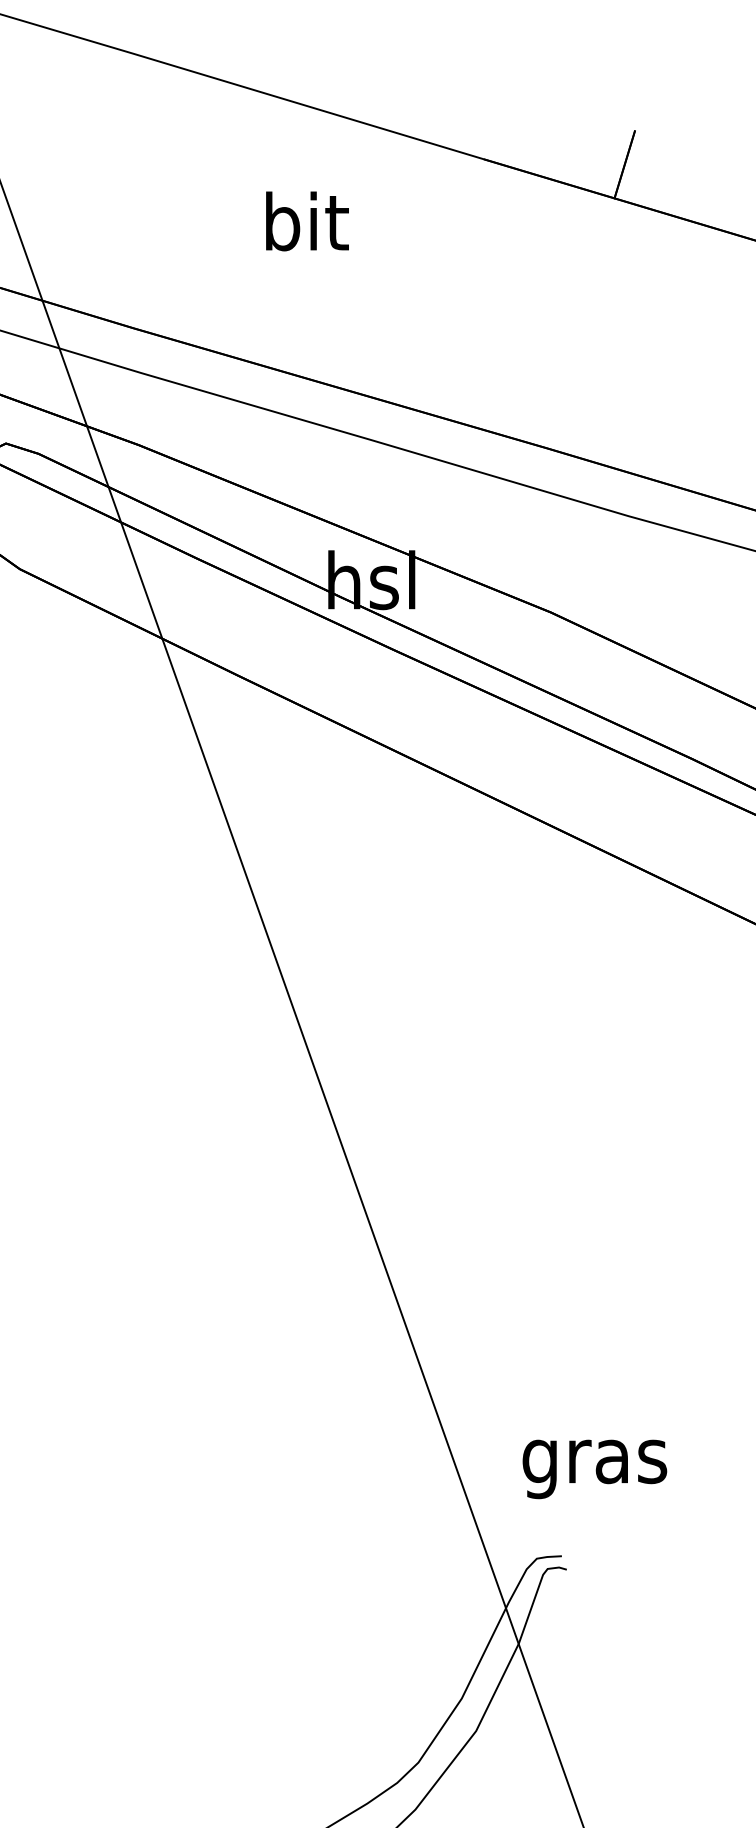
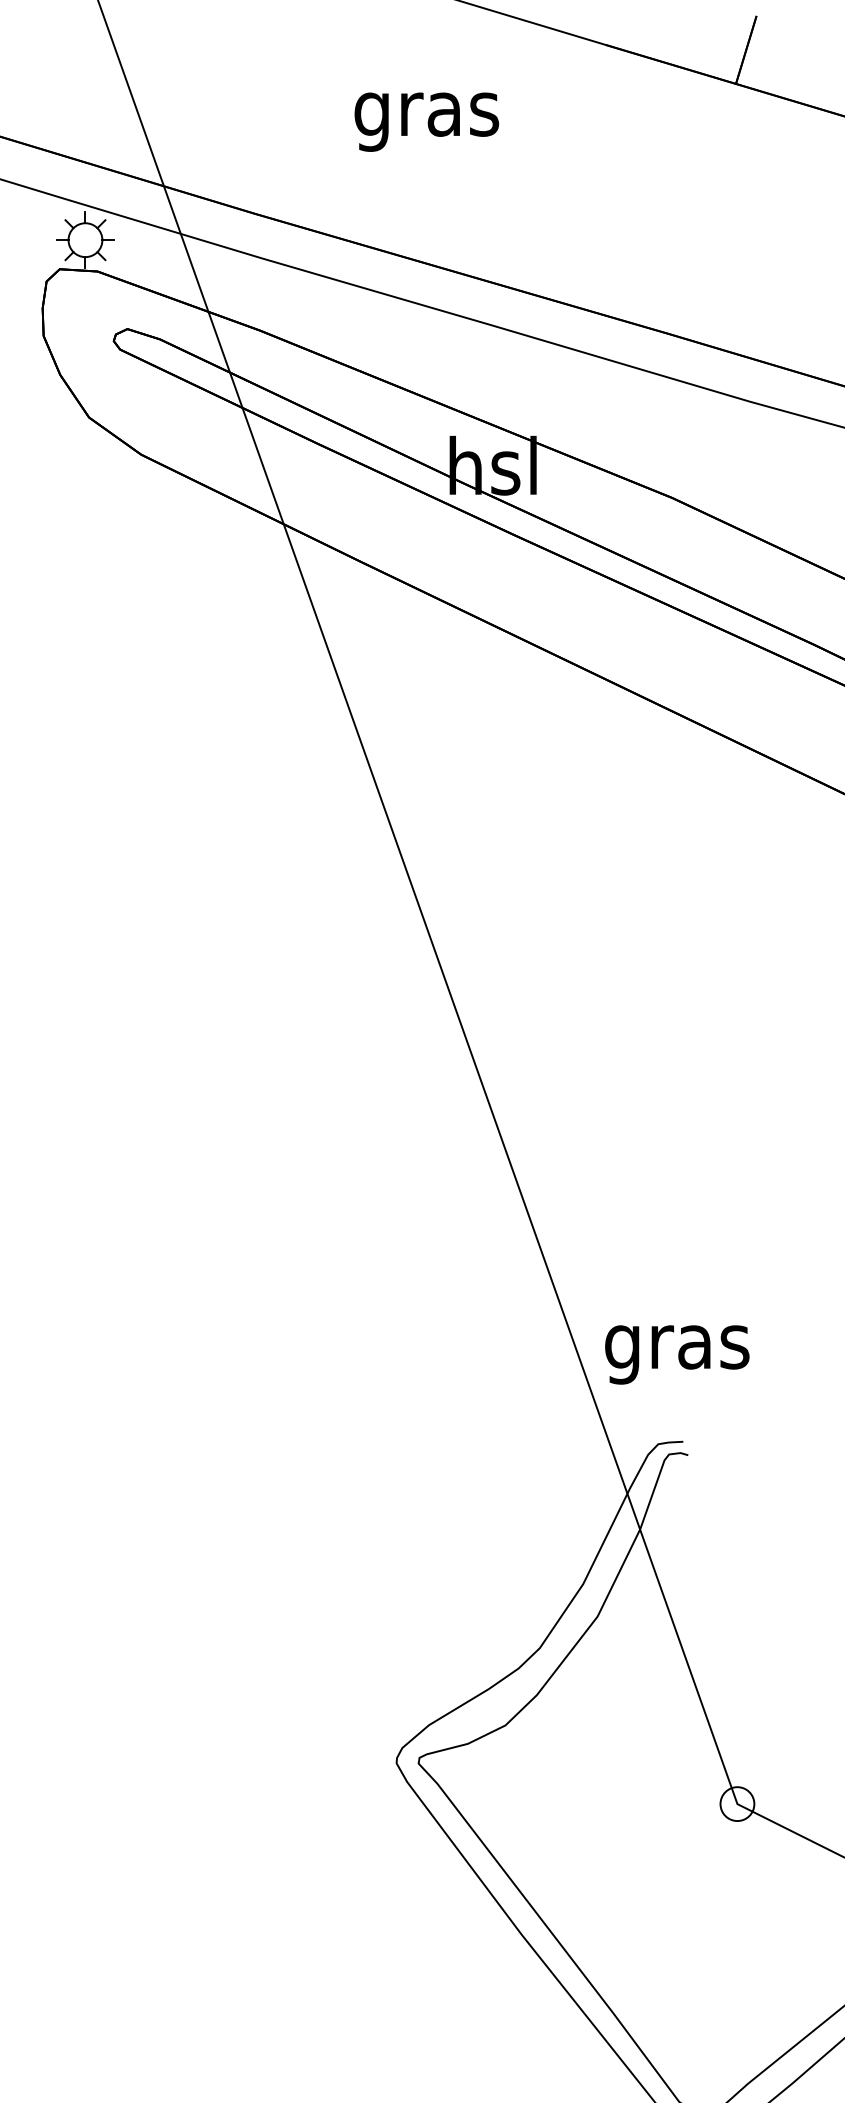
text: (305, 228) -> (426, 114), bit -> gras
text: (595, 1468) -> (677, 1354), moved

